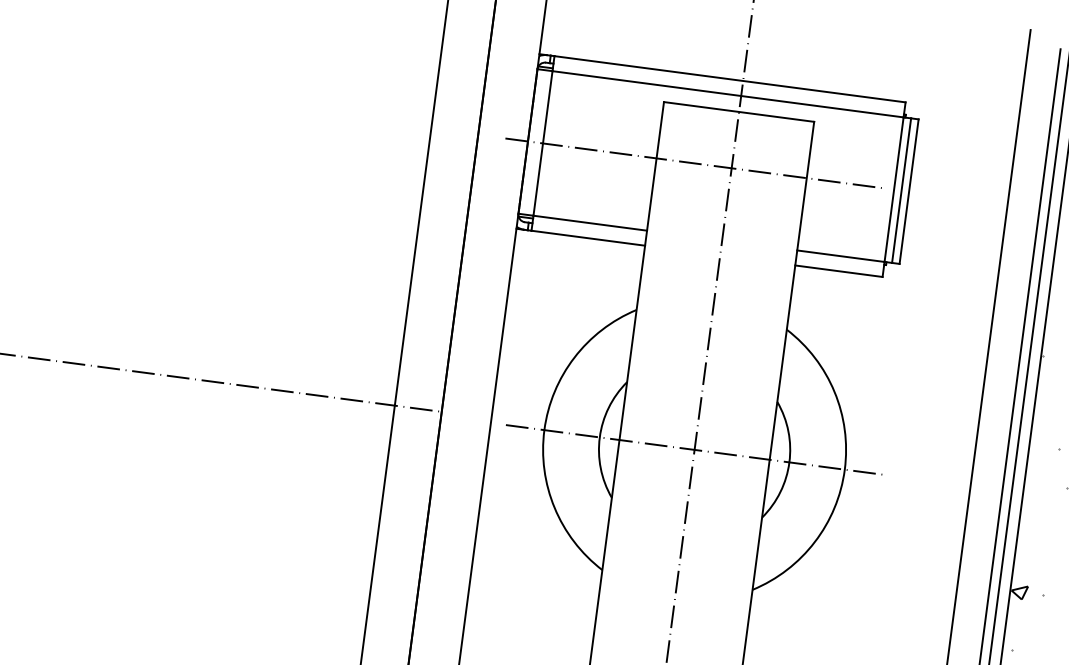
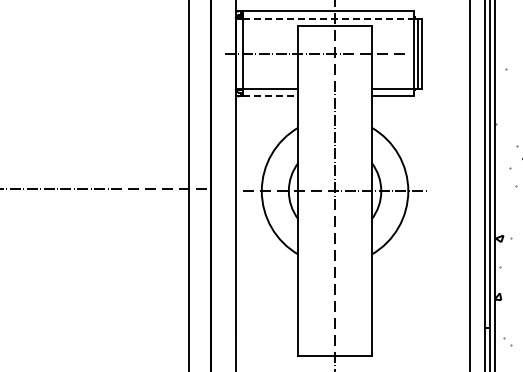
line: (727, 94) -> (328, 18), solid -> dashed
line: (587, 238) -> (270, 96), solid -> dashed

